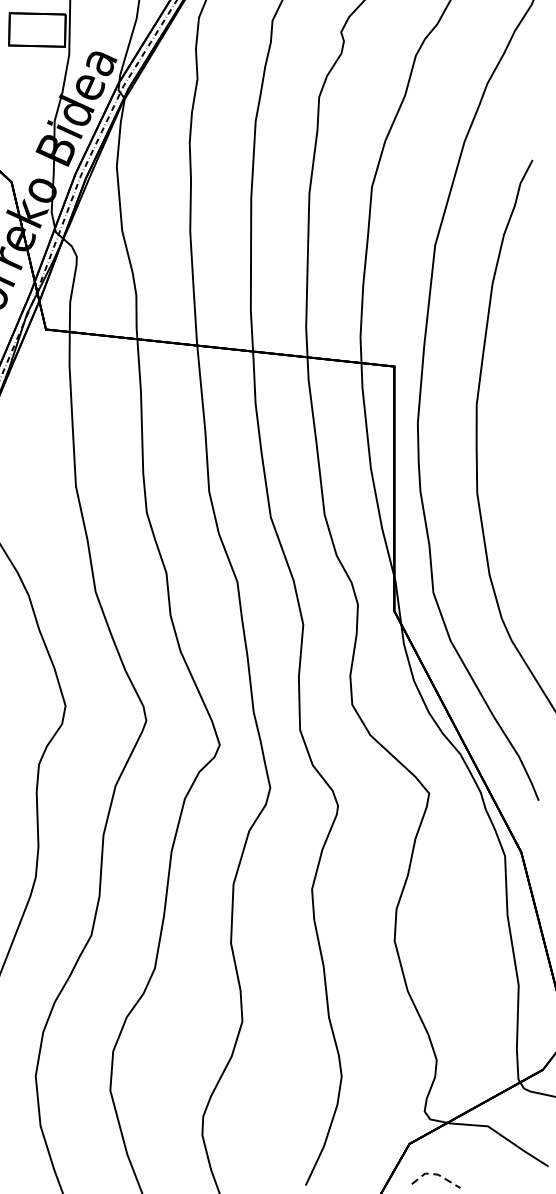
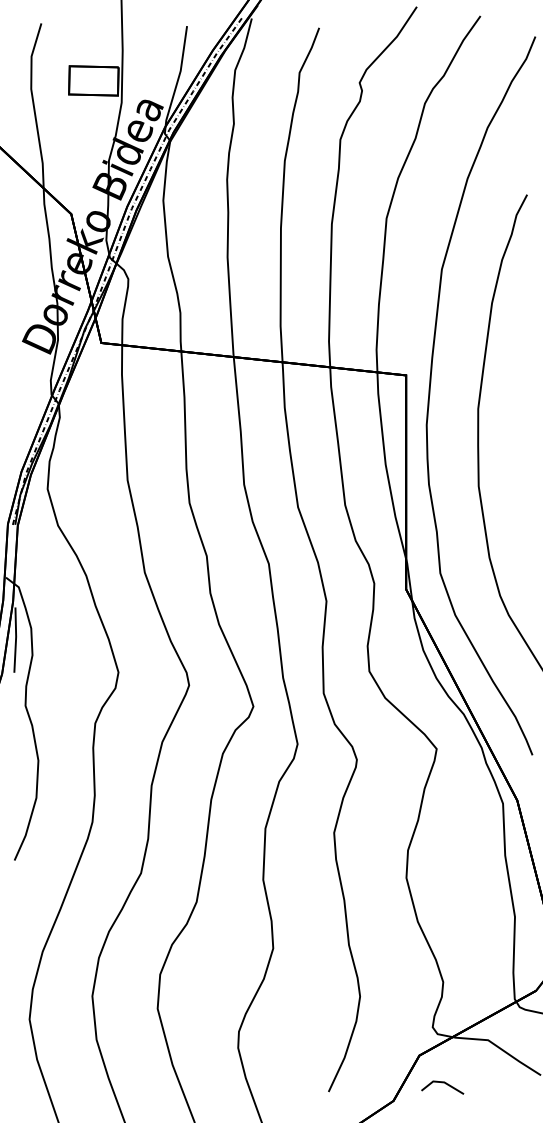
line: (435, 1174) -> (442, 1082), dashed -> solid

